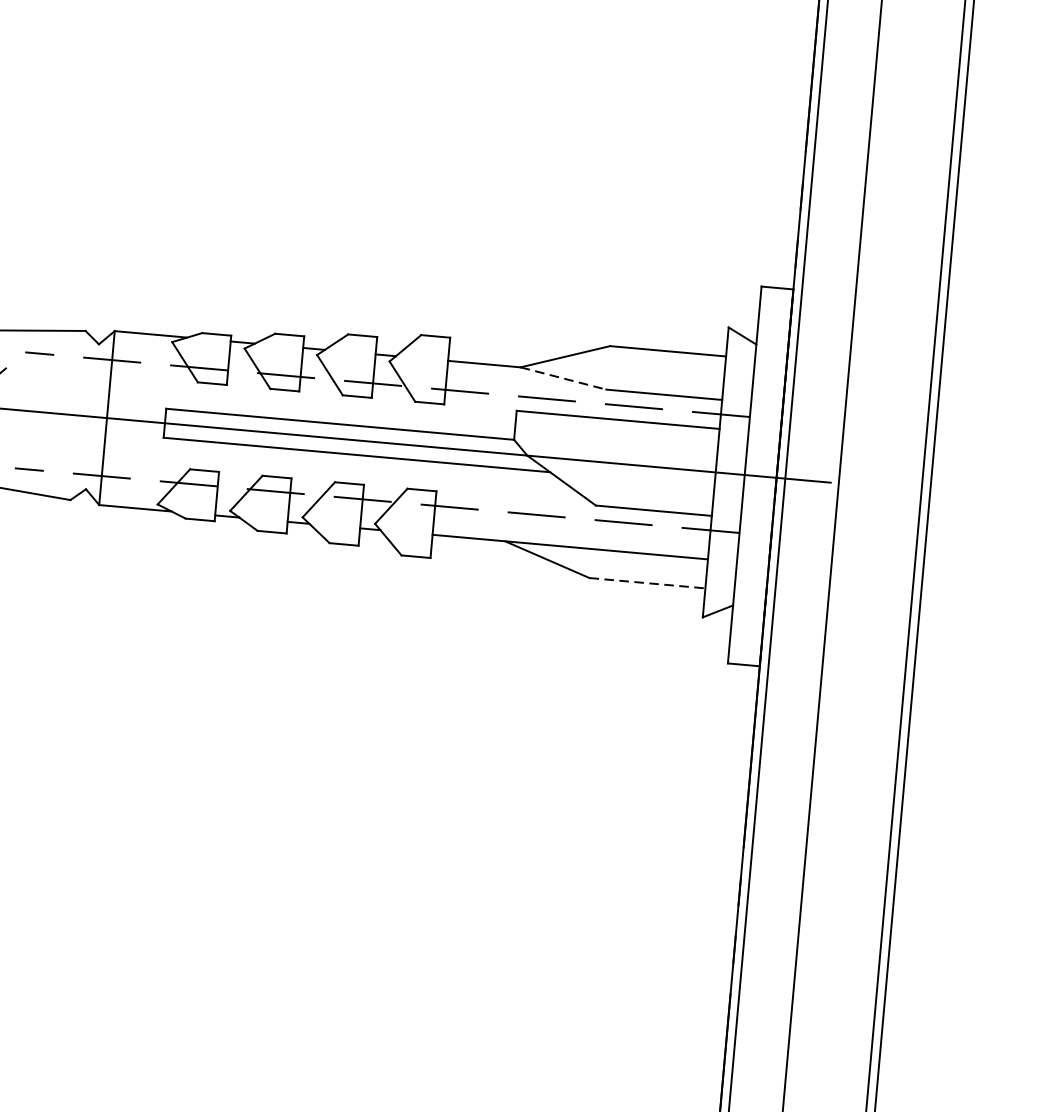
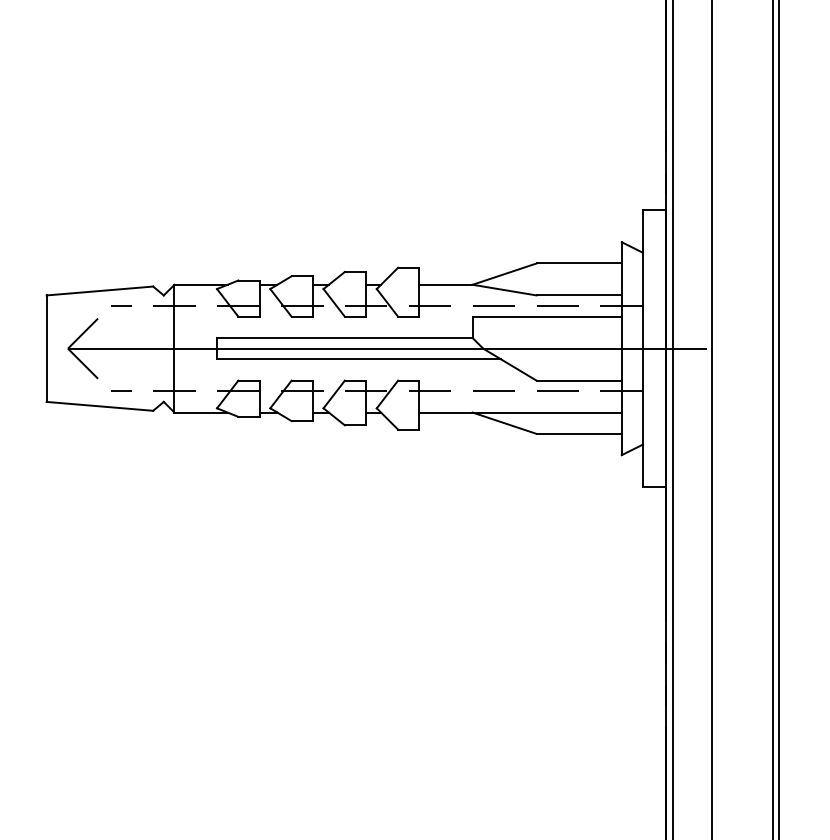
line: (564, 379) -> (505, 290), dashed -> solid
line: (647, 582) -> (579, 433), dashed -> solid

